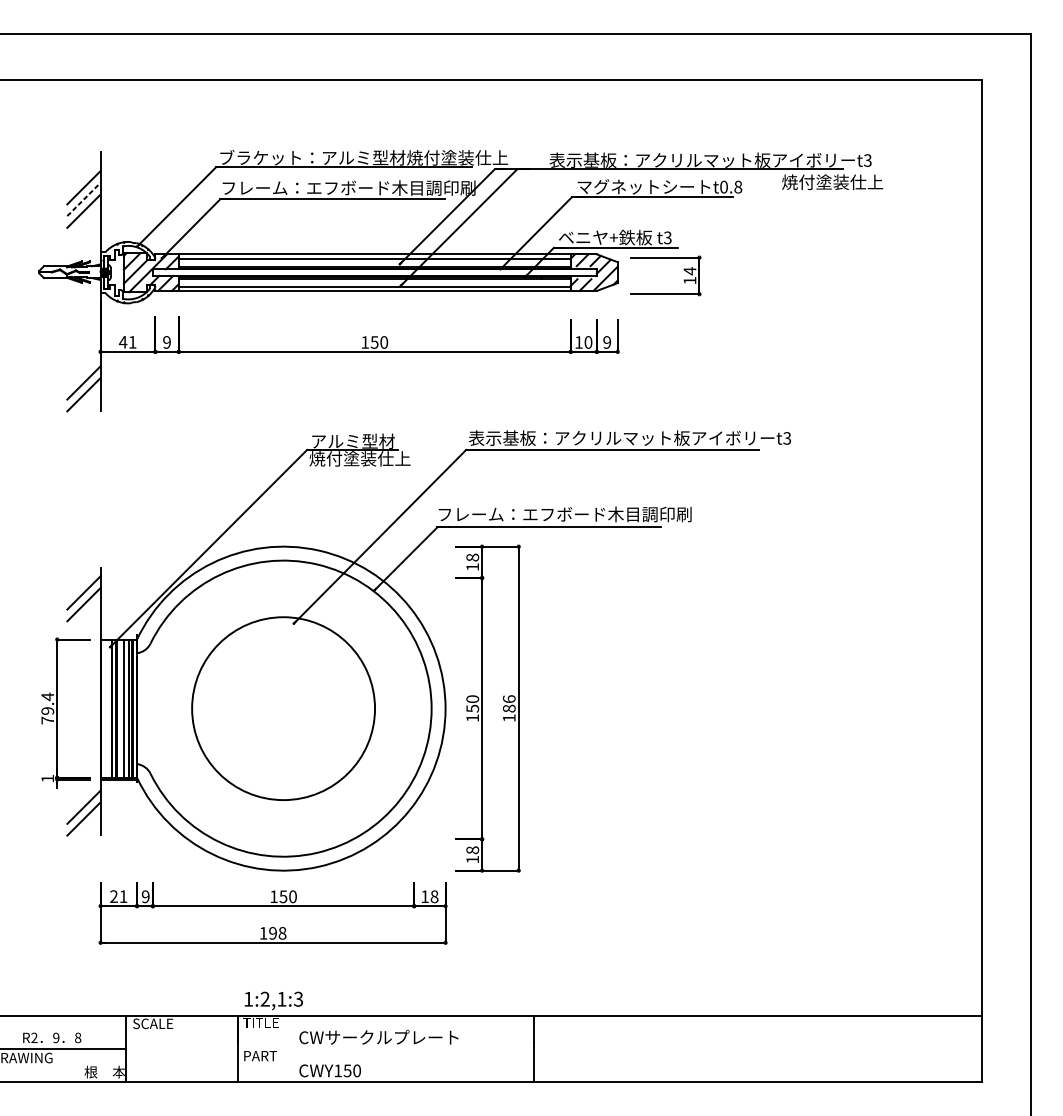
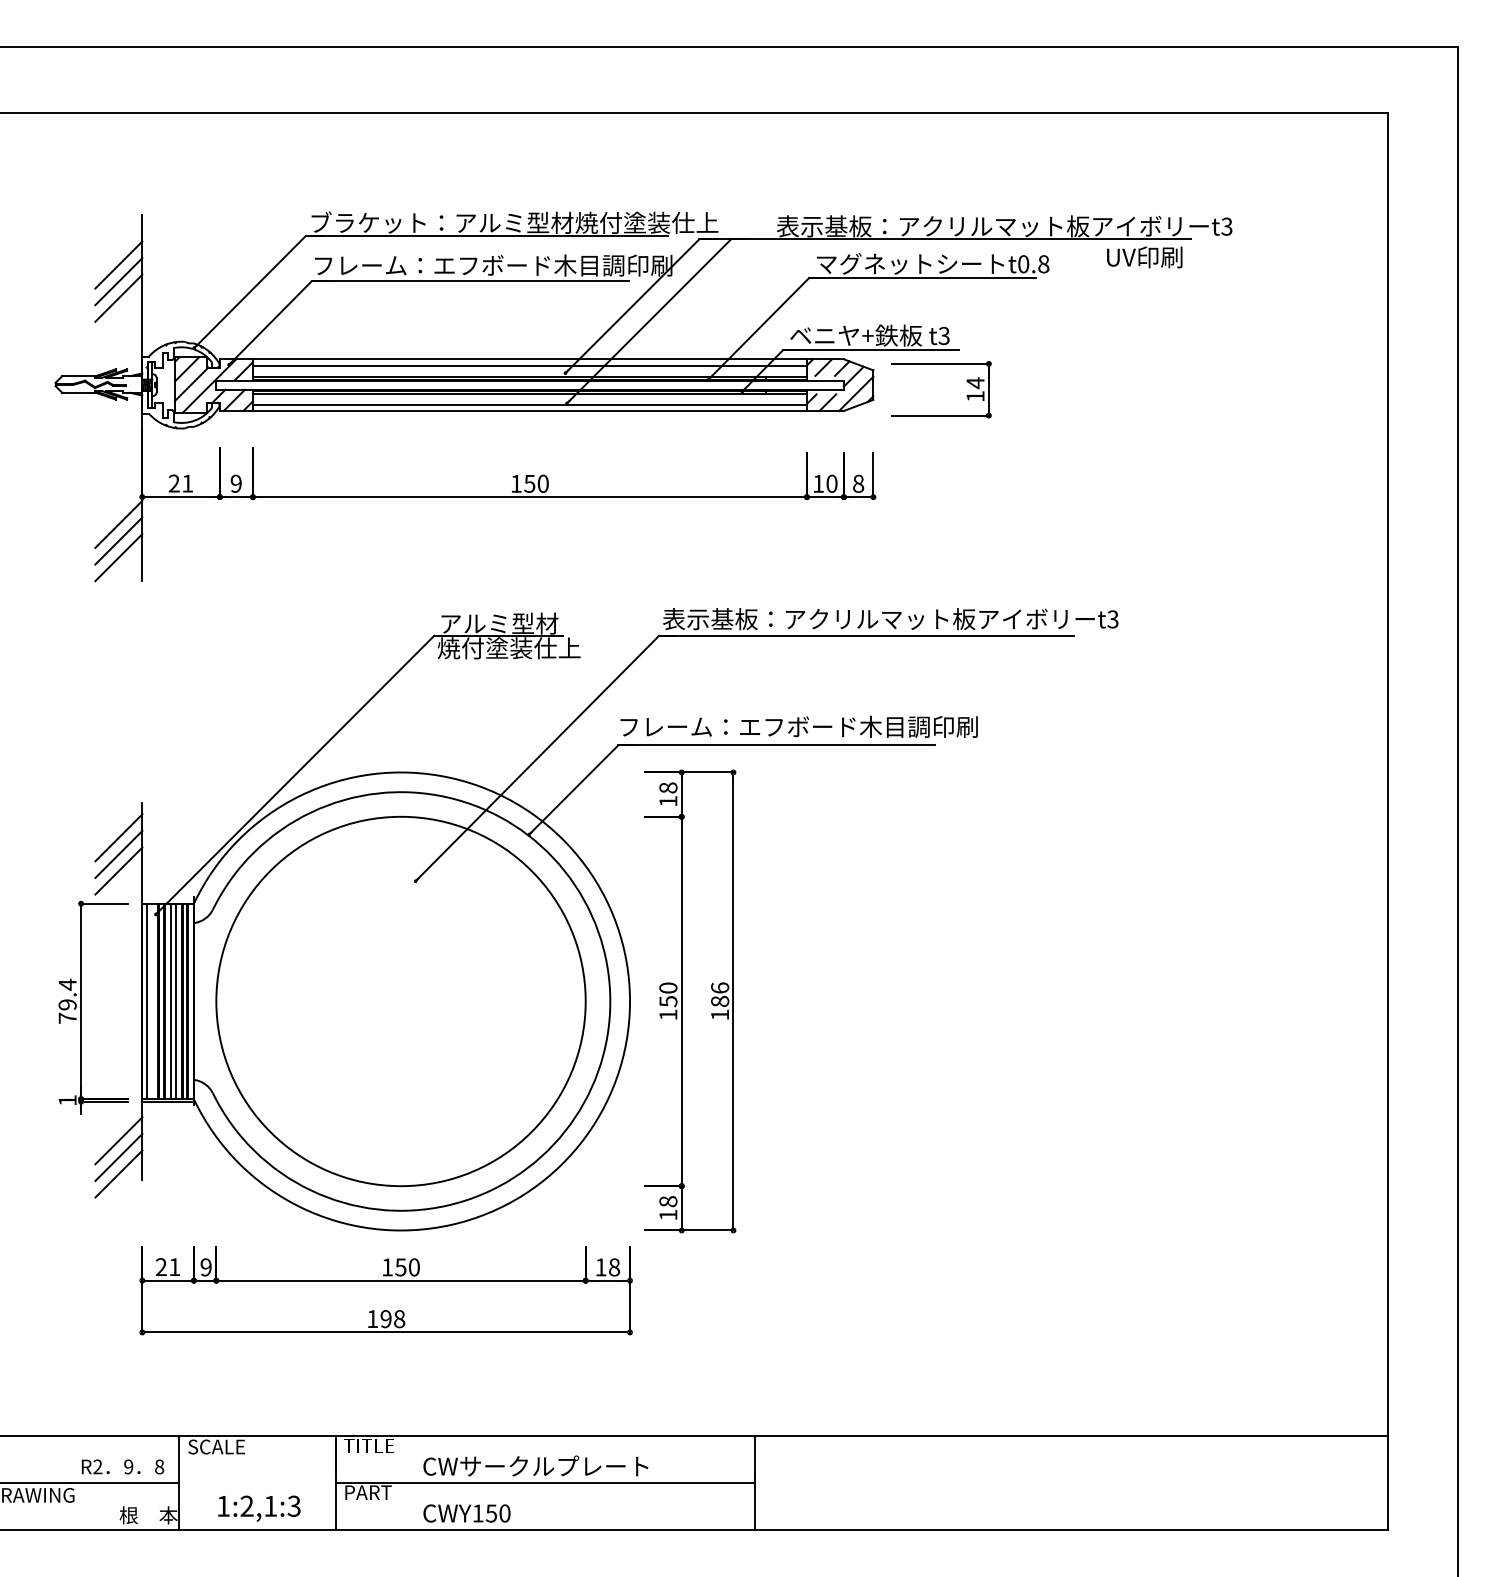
text: (832, 182) -> (1176, 257), 焼付塗装仕上 -> UV印刷
line: (84, 199) -> (119, 281), dashed -> solid
text: (123, 342) -> (174, 483), 41 -> 21
text: (607, 342) -> (858, 483), 9 -> 8
line: (83, 370) -> (118, 523), added
line: (83, 616) -> (118, 870), added
line: (103, 708) -> (146, 1001), added
line: (121, 708) -> (171, 1001), added
circle: (283, 708) -> (400, 1001), size x1.43
line: (83, 830) -> (118, 1173), added
text: (274, 1000) -> (259, 1508), moved
text: (51, 1037) -> (122, 1466), moved
line: (385, 1048) -> (544, 1482), added

